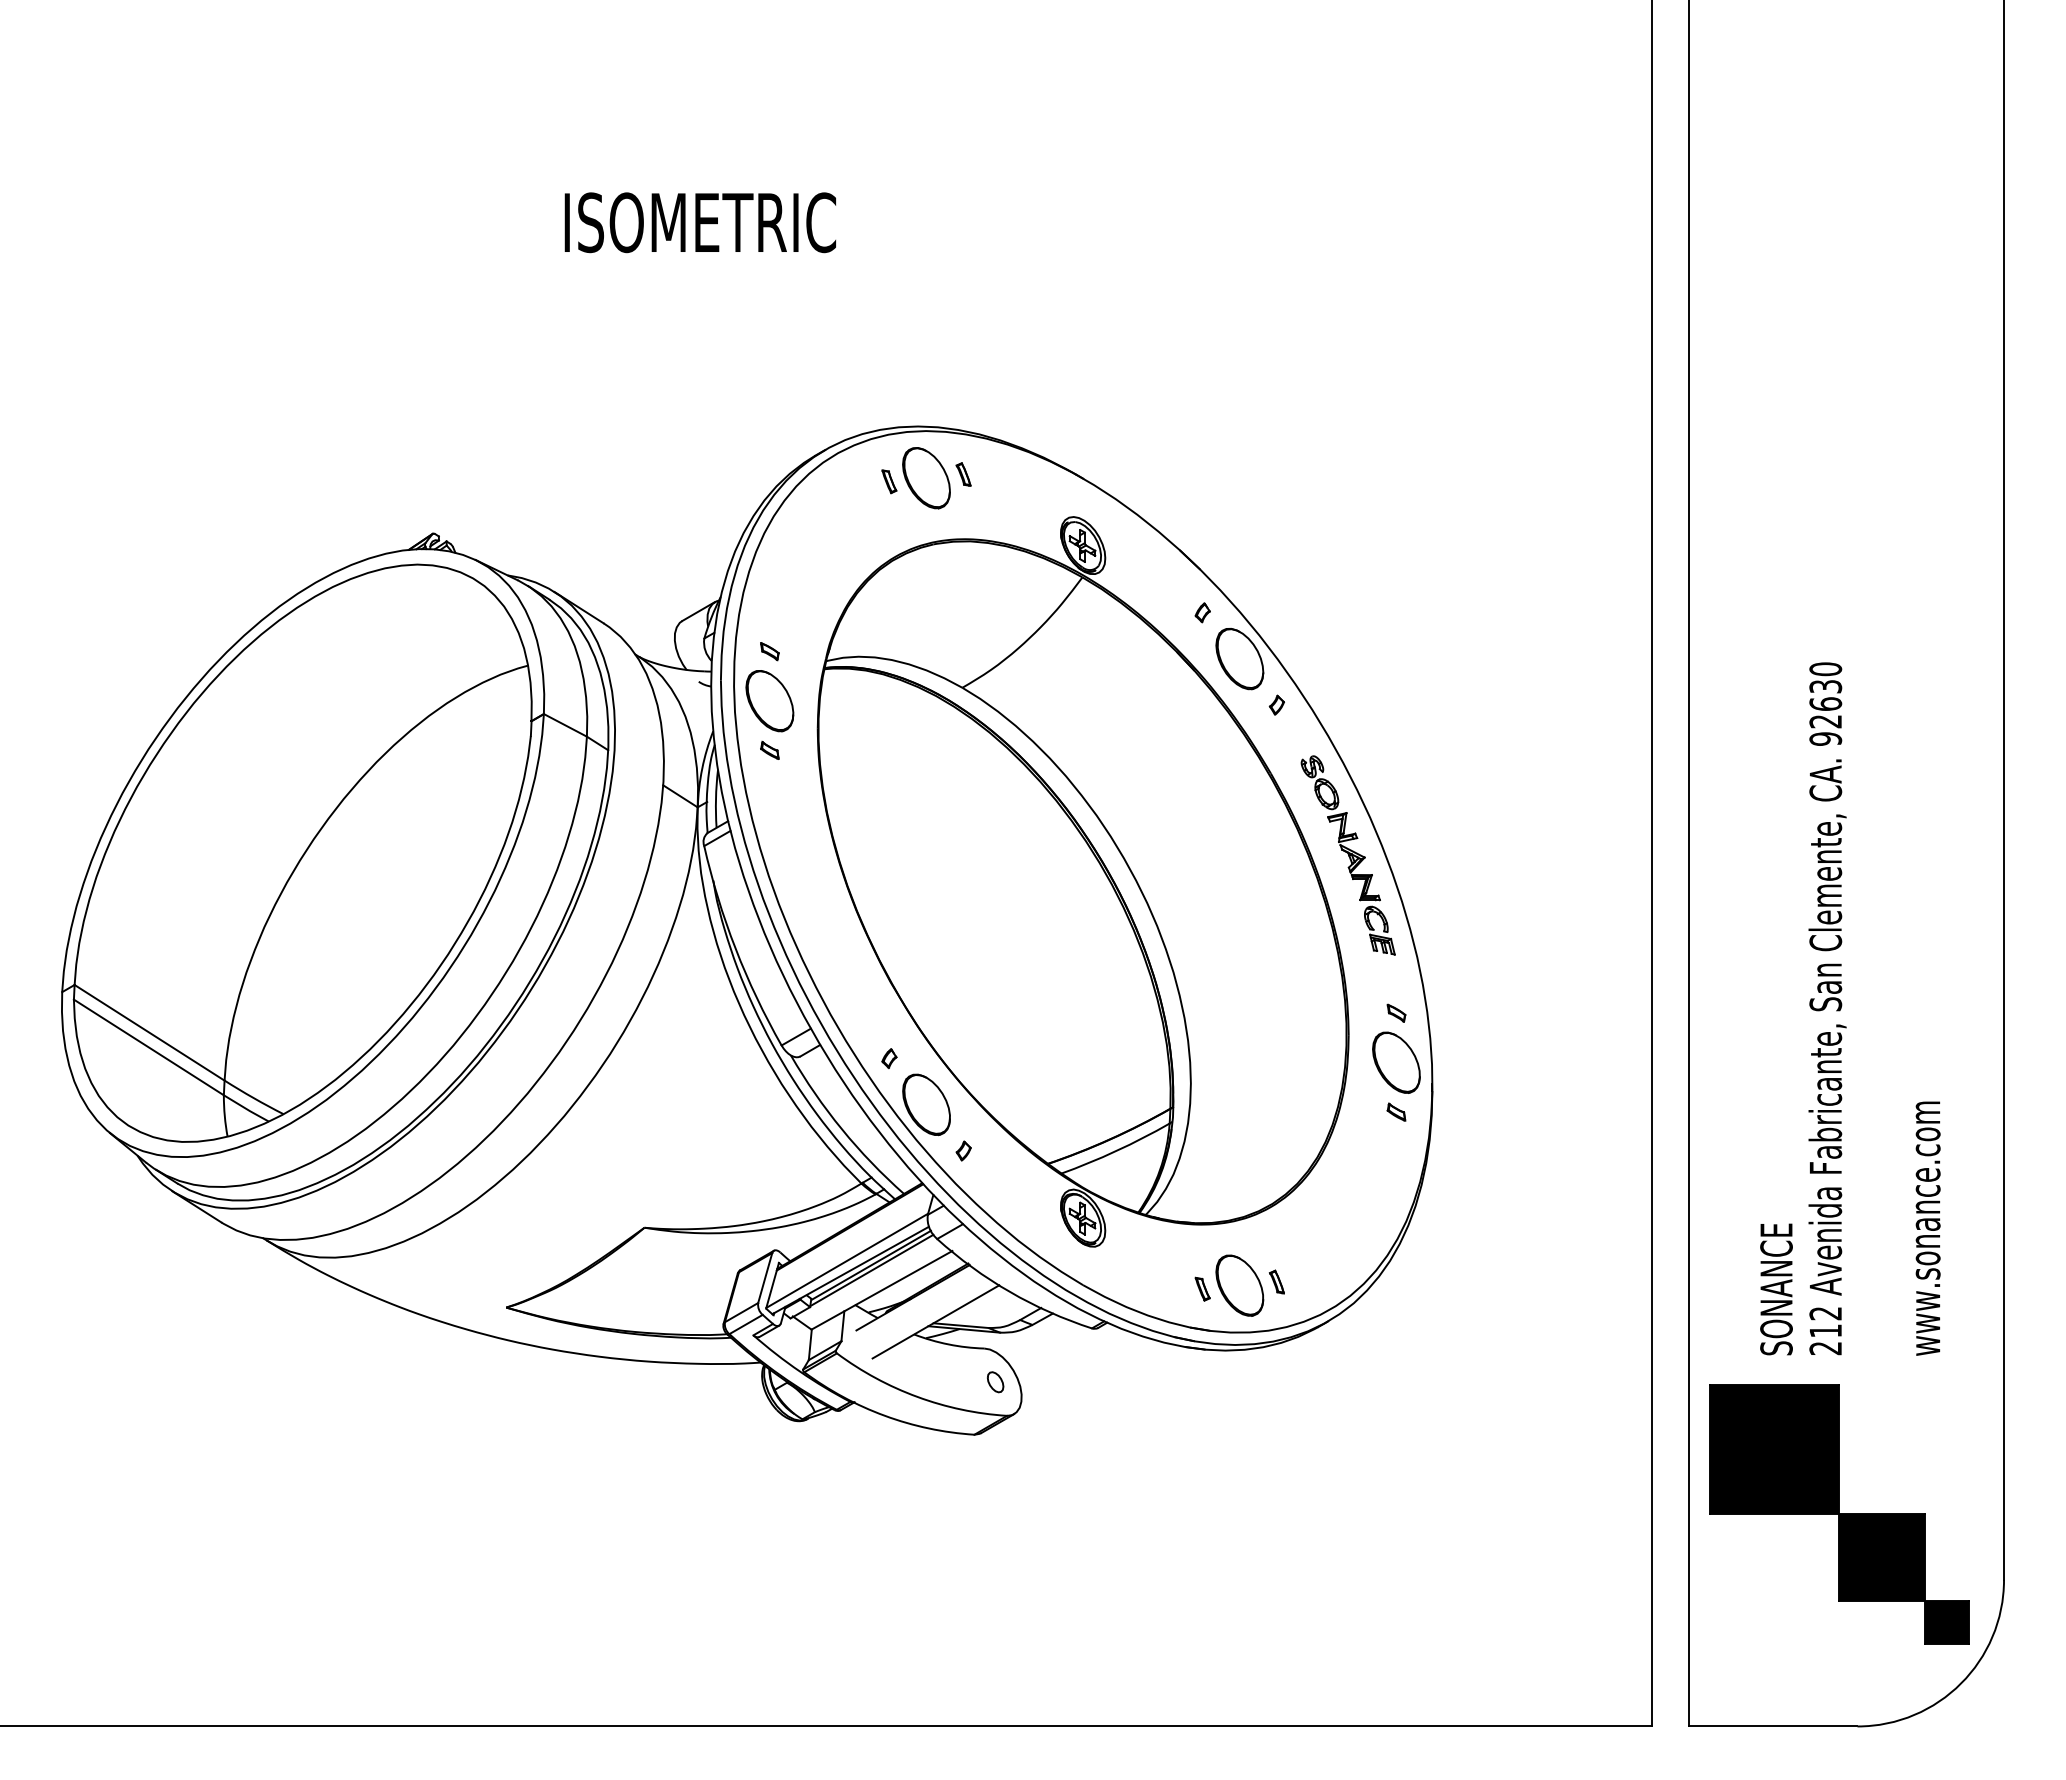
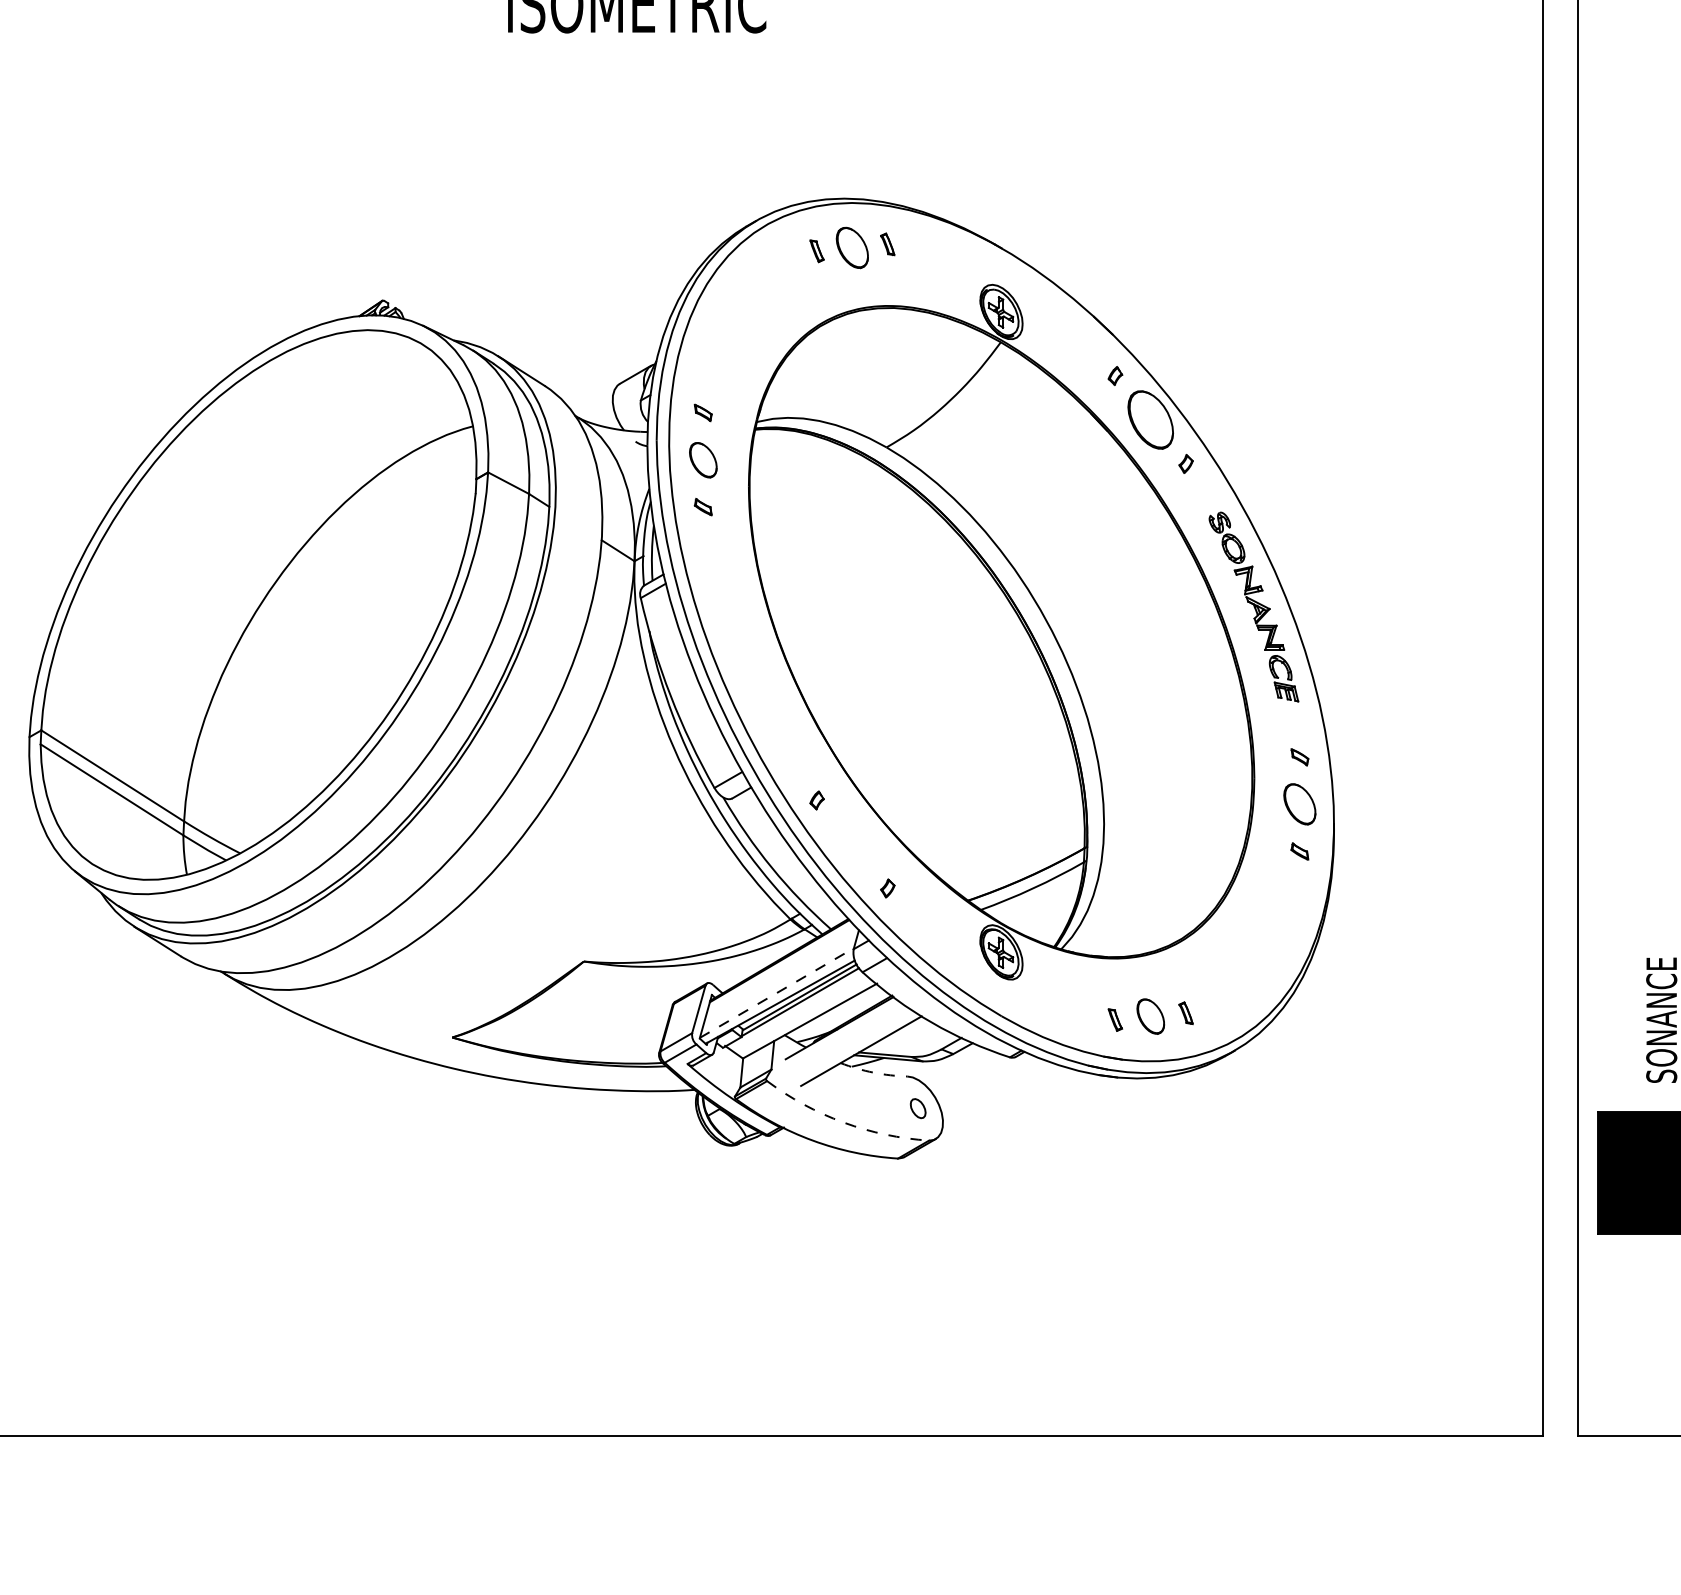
part: (926, 478) -> (852, 248), size x0.7
part: (769, 701) -> (702, 460), size x0.6
part: (1396, 1062) -> (1299, 804), size x0.7
part: (926, 1104) -> (852, 844), removed
line: (847, 1260) -> (777, 992), solid -> dashed
part: (1239, 1285) -> (1150, 1016), size x0.6
arc: (948, 1344) -> (873, 1072), solid -> dashed
arc: (917, 1396) -> (843, 1122), solid -> dashed

